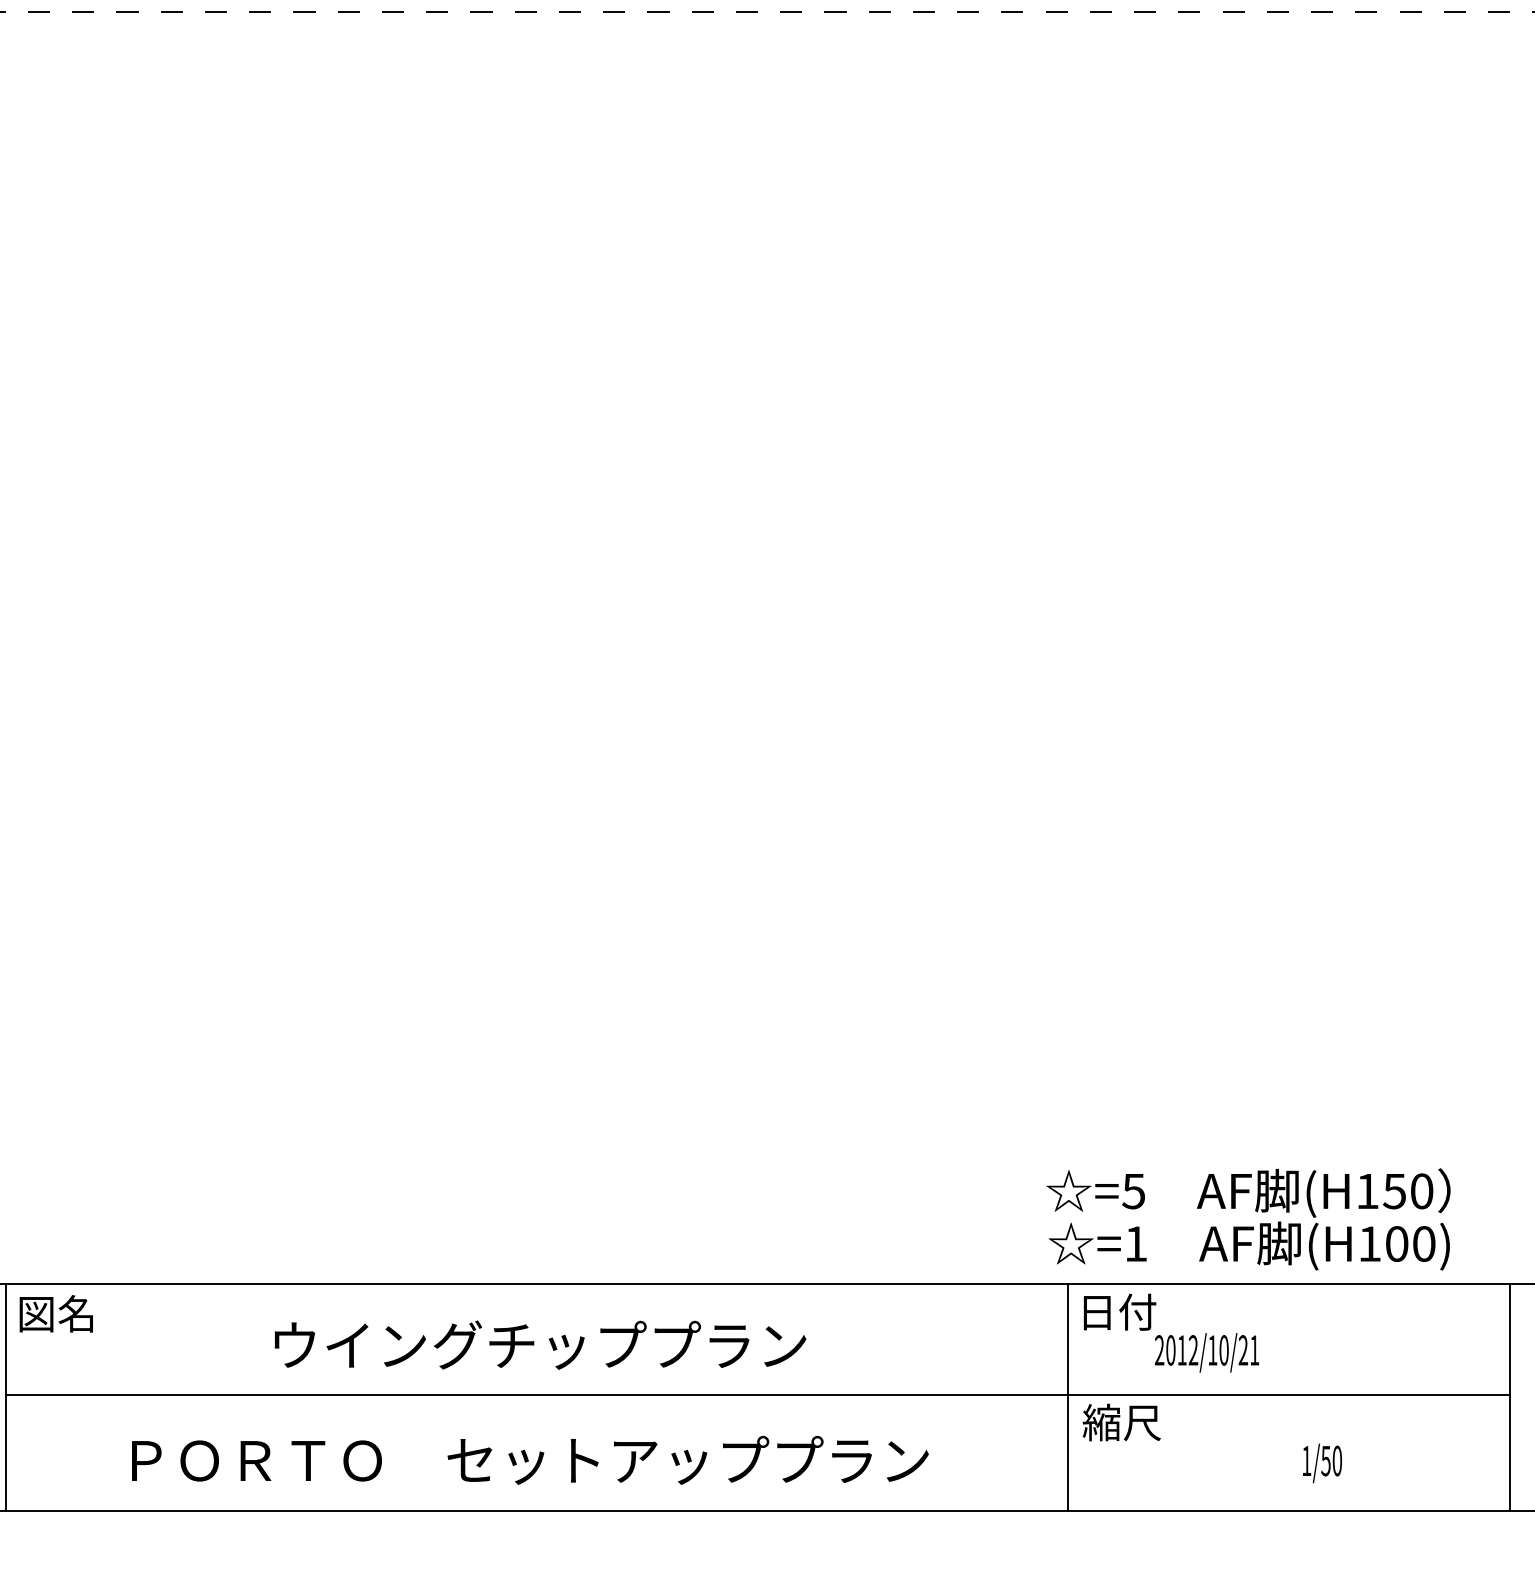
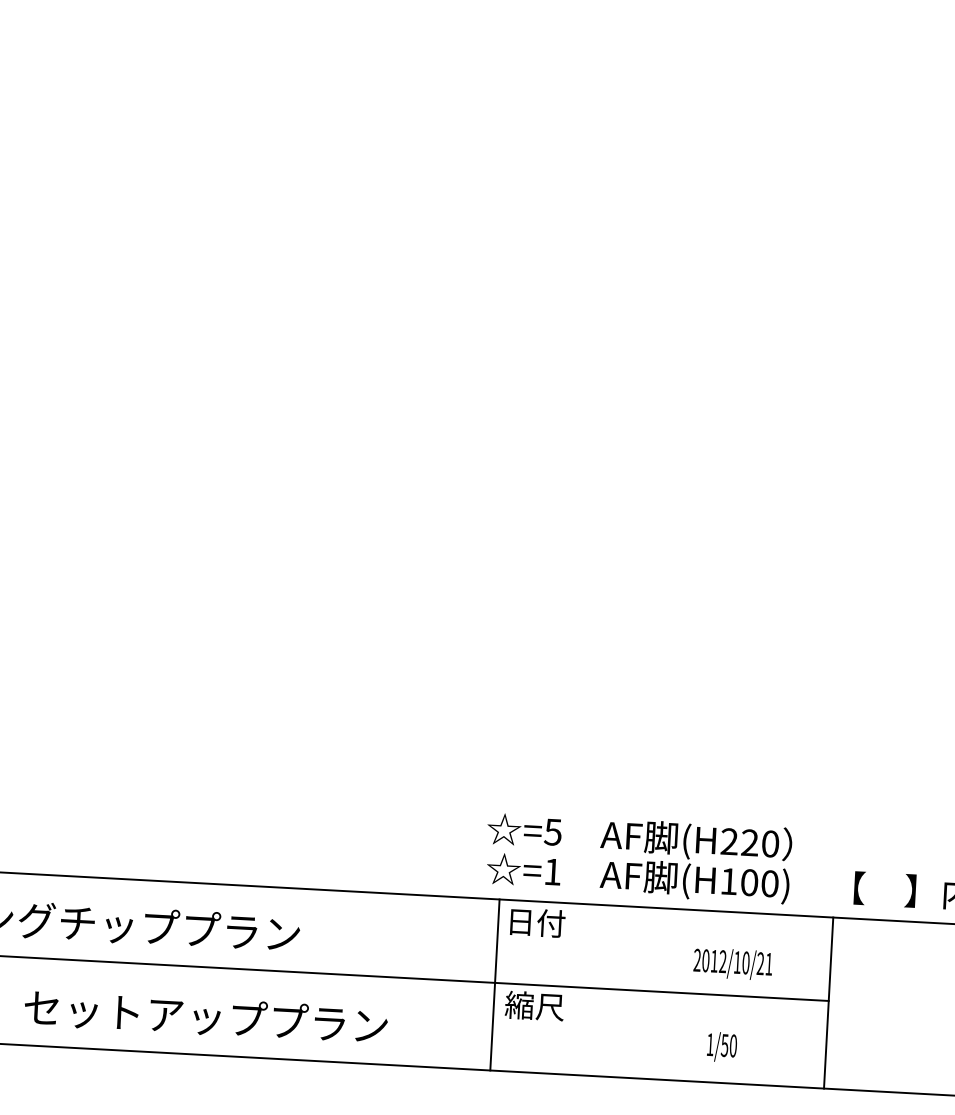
text: (1381, 1191) -> (740, 842), (H150 -> (H220
text: (1207, 1352) -> (733, 963), moved
text: (1322, 1463) -> (722, 1047), moved

